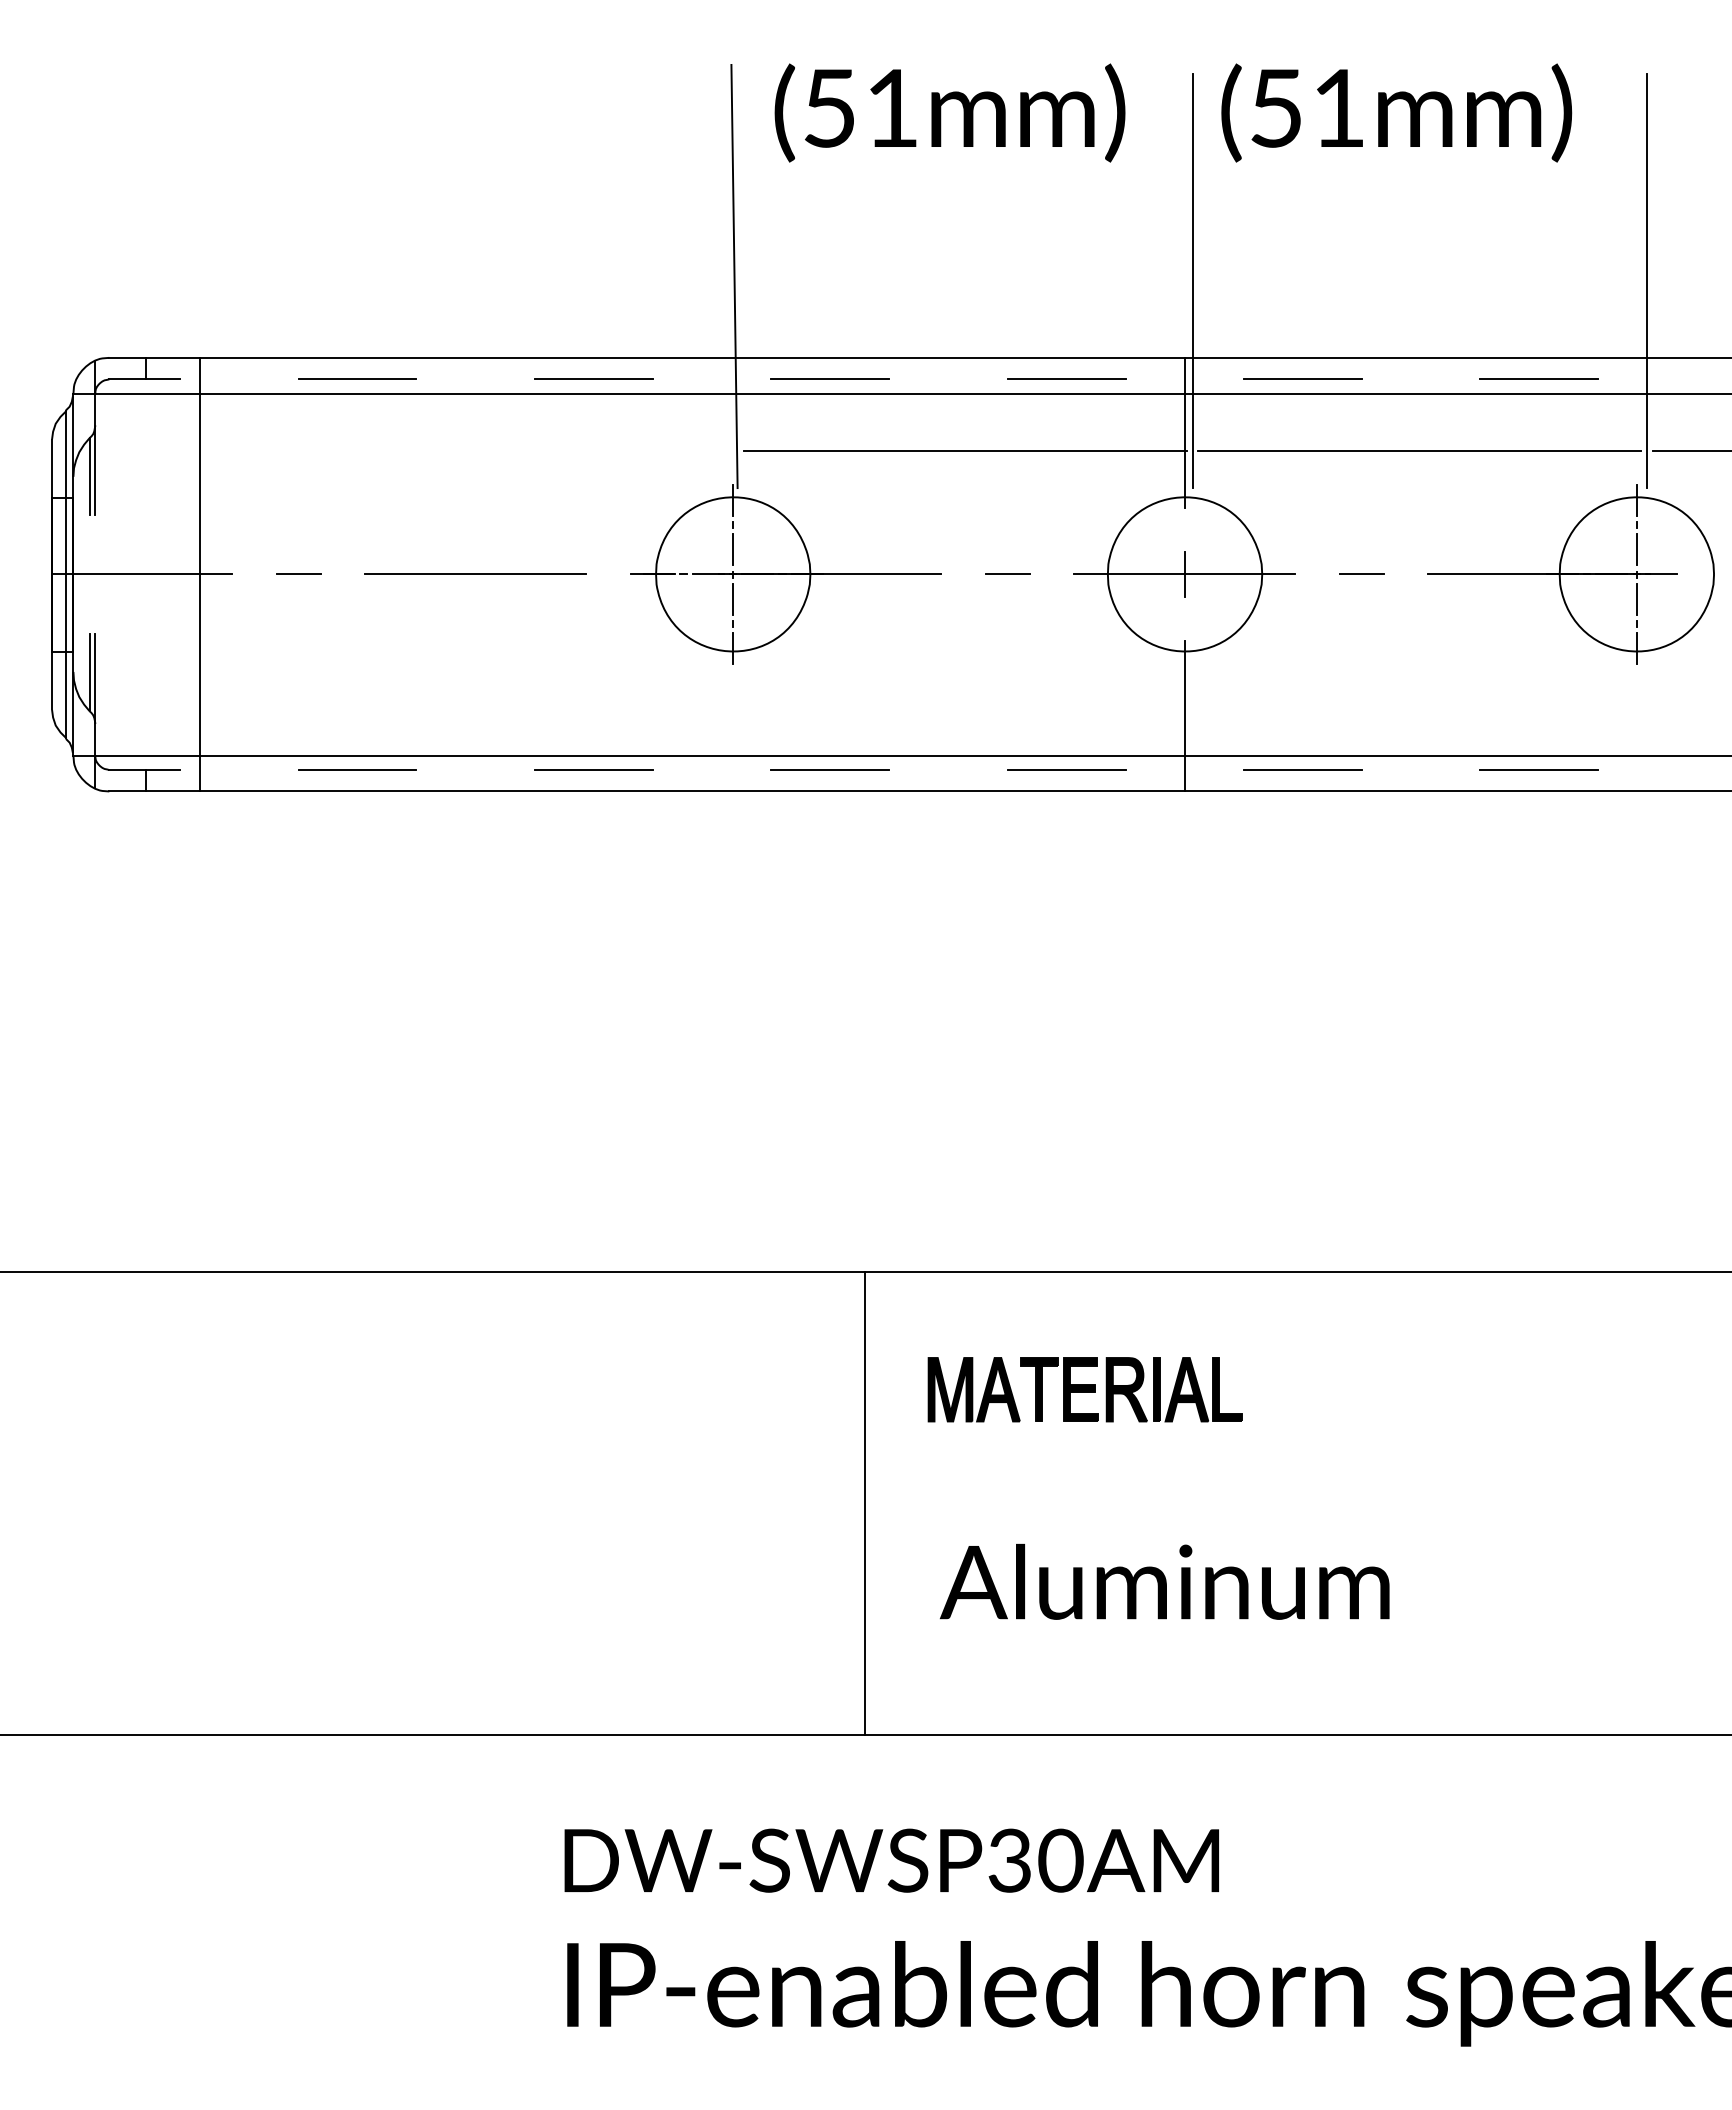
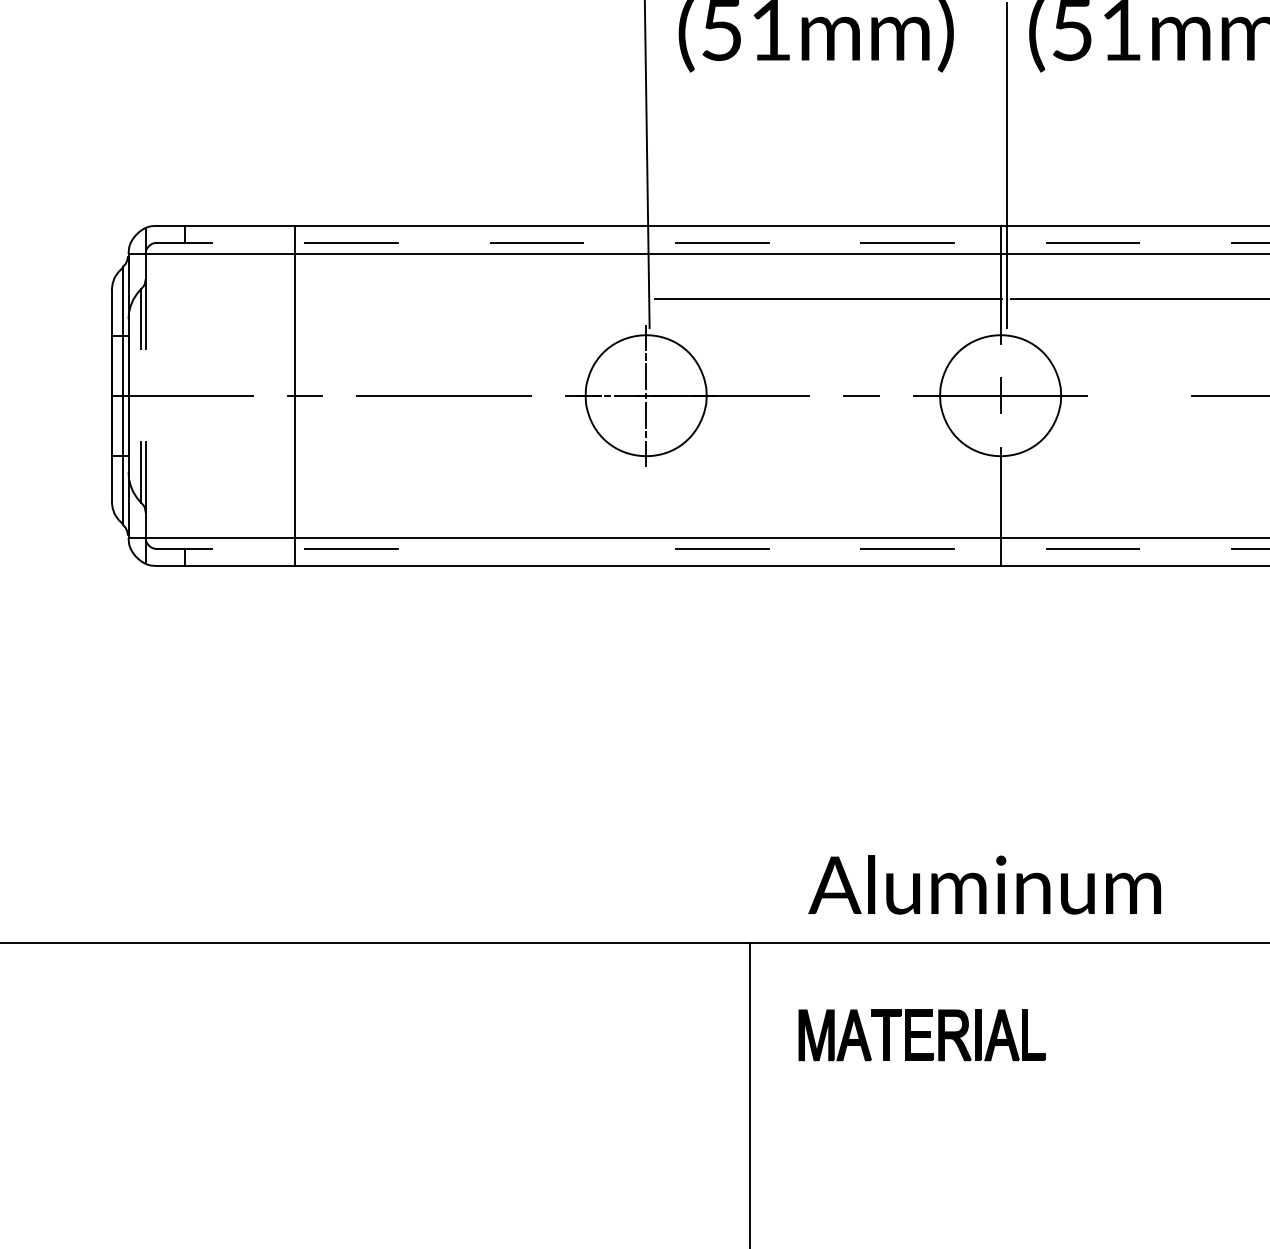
line: (199, 574) -> (294, 395), moved
line: (1361, 574) -> (1139, 395), removed
line: (593, 769) -> (536, 548), removed
text: (1164, 1581) -> (984, 884), moved

